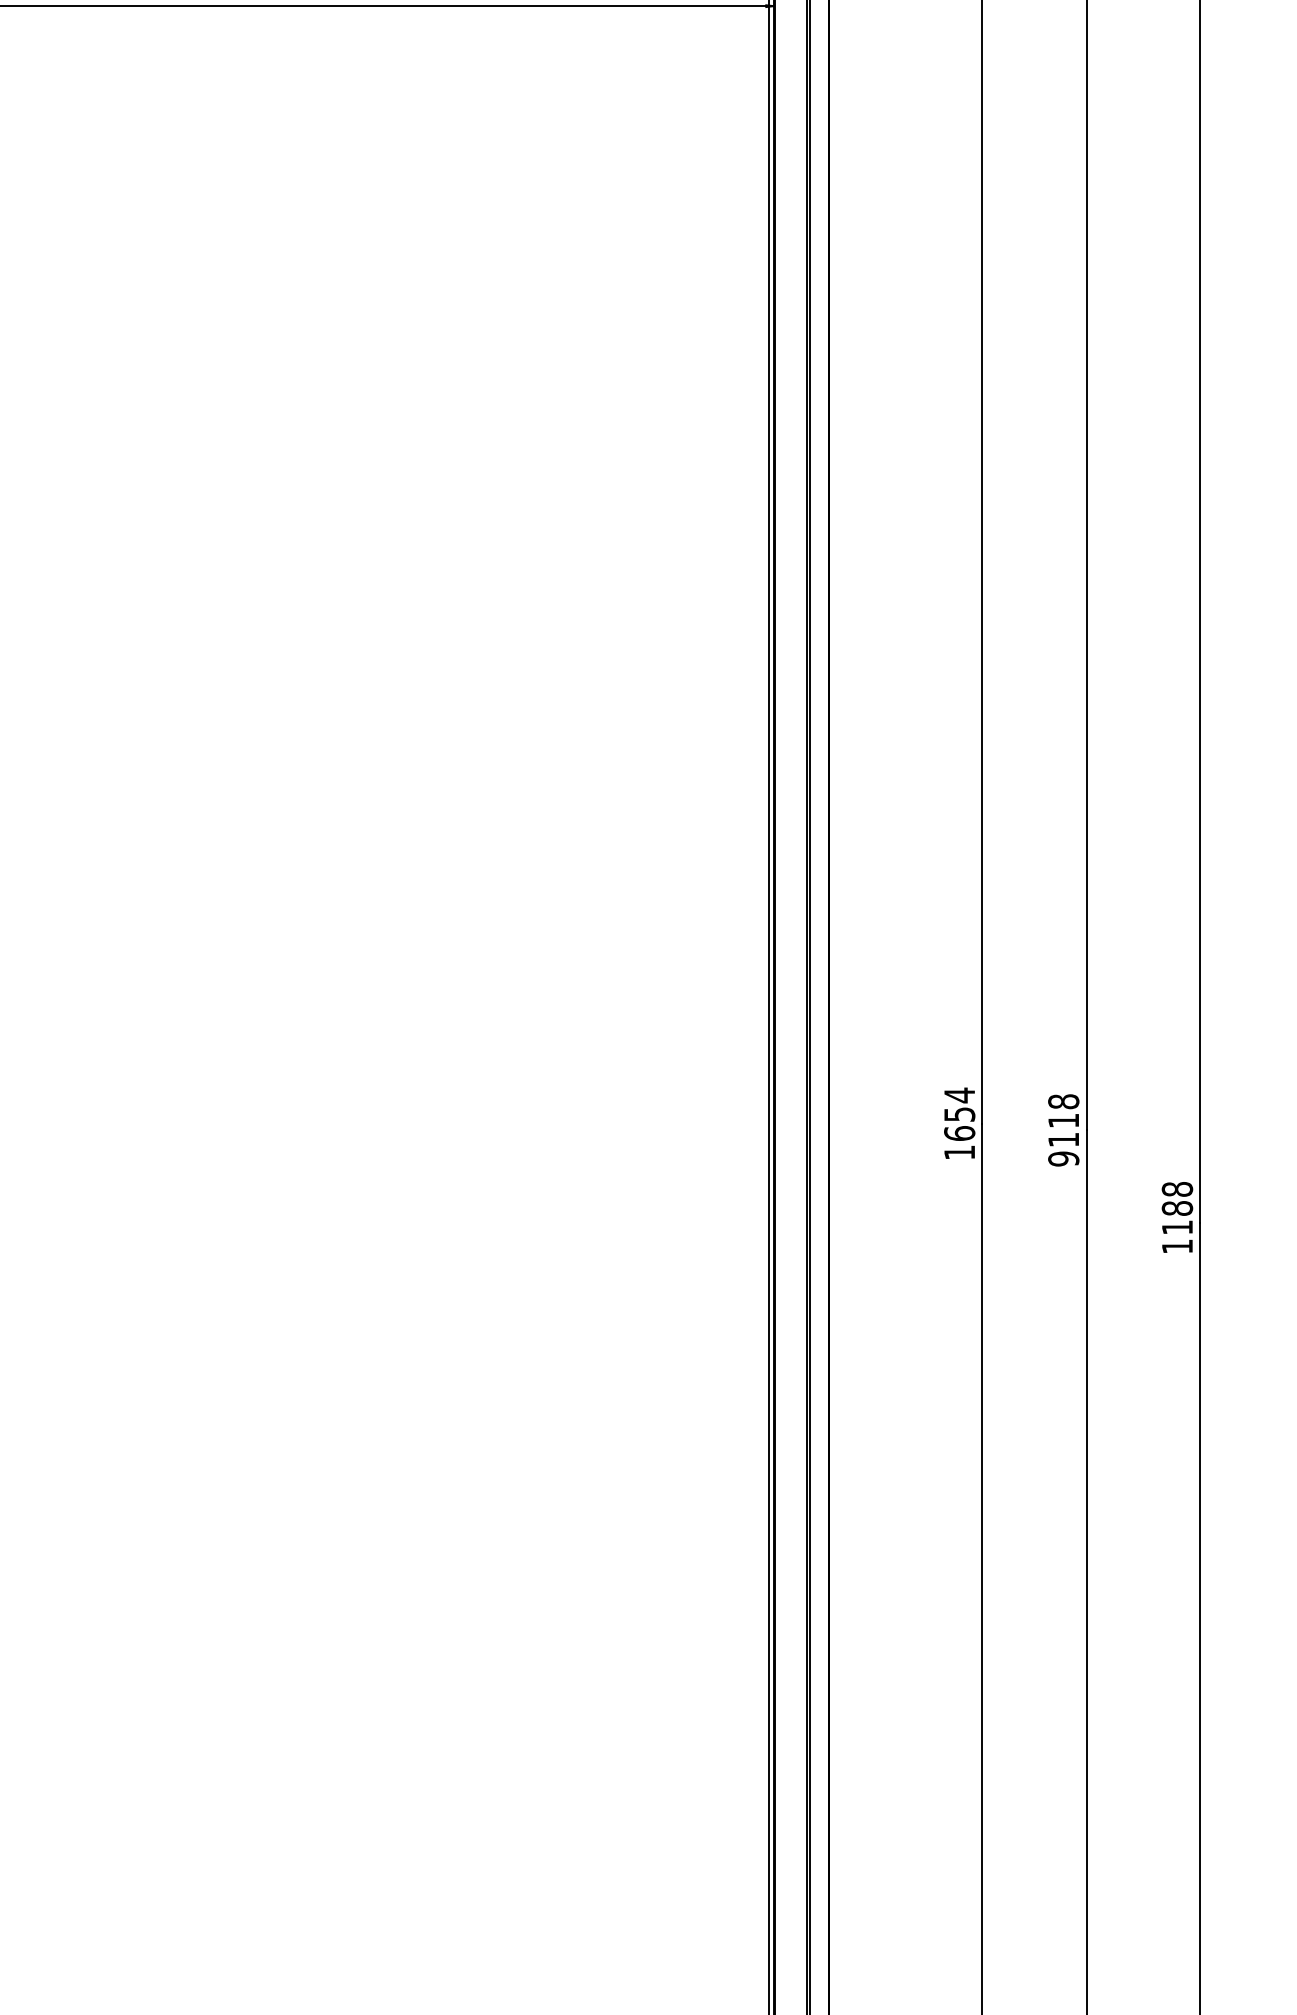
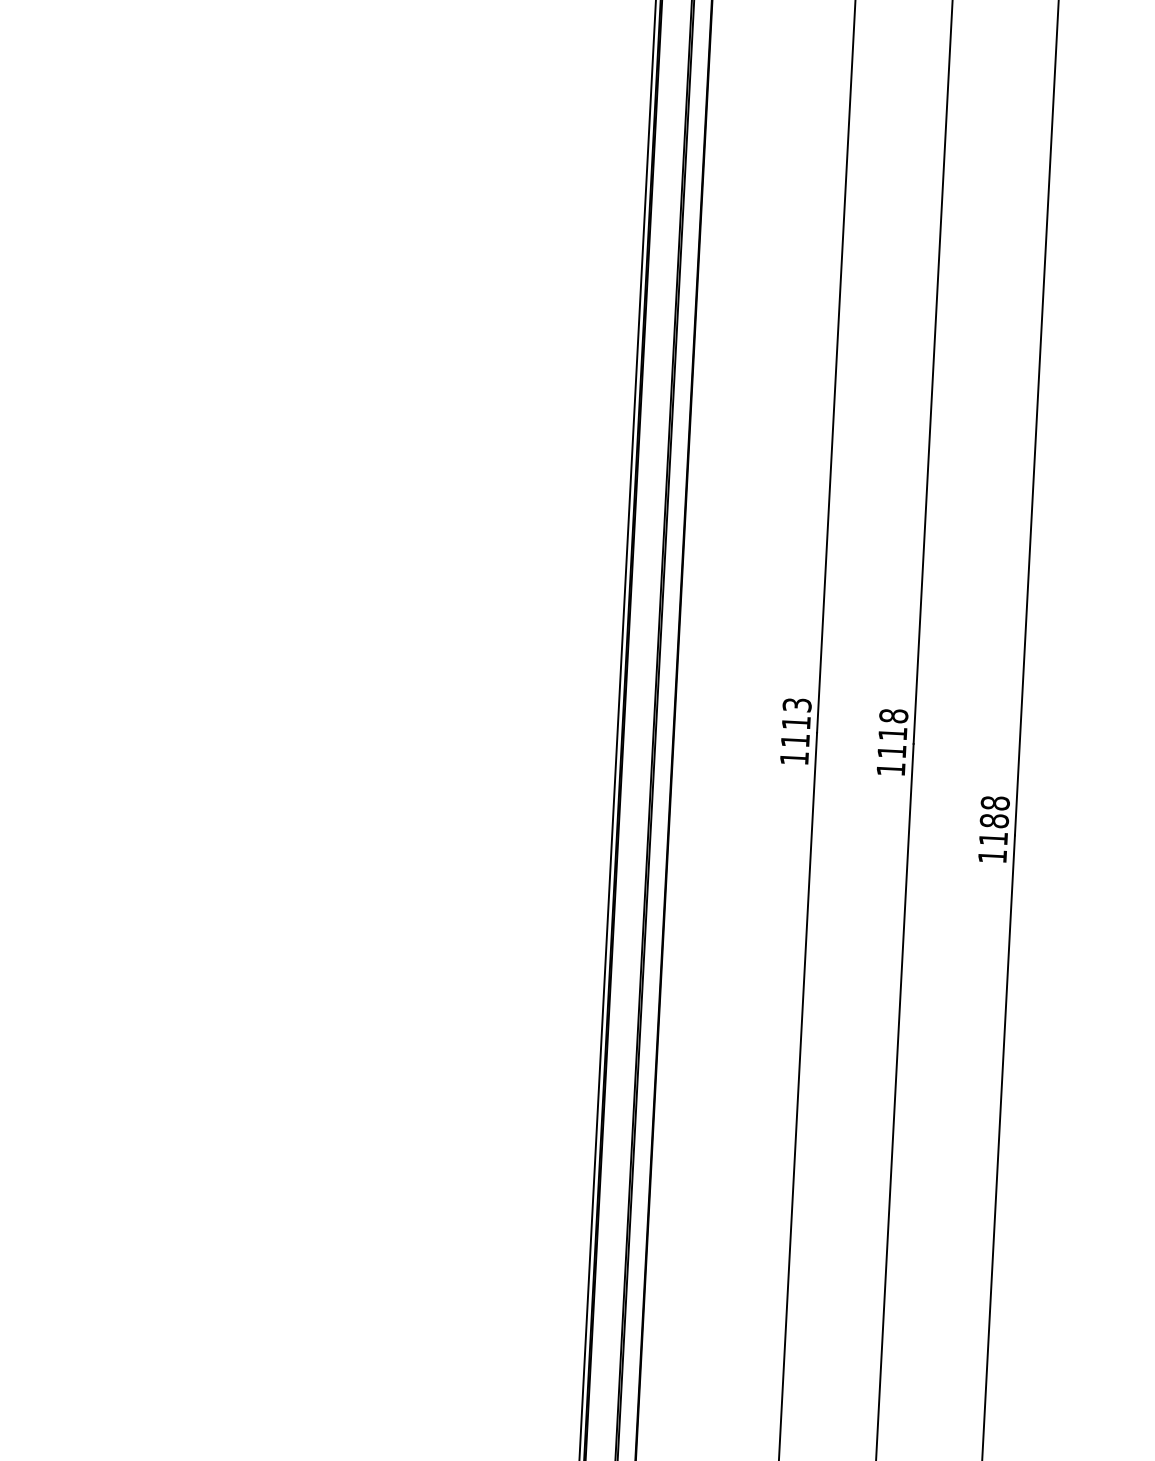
text: (959, 1113) -> (796, 721), 1654 -> 1113
text: (1063, 1158) -> (890, 768), 9118 -> 1118

